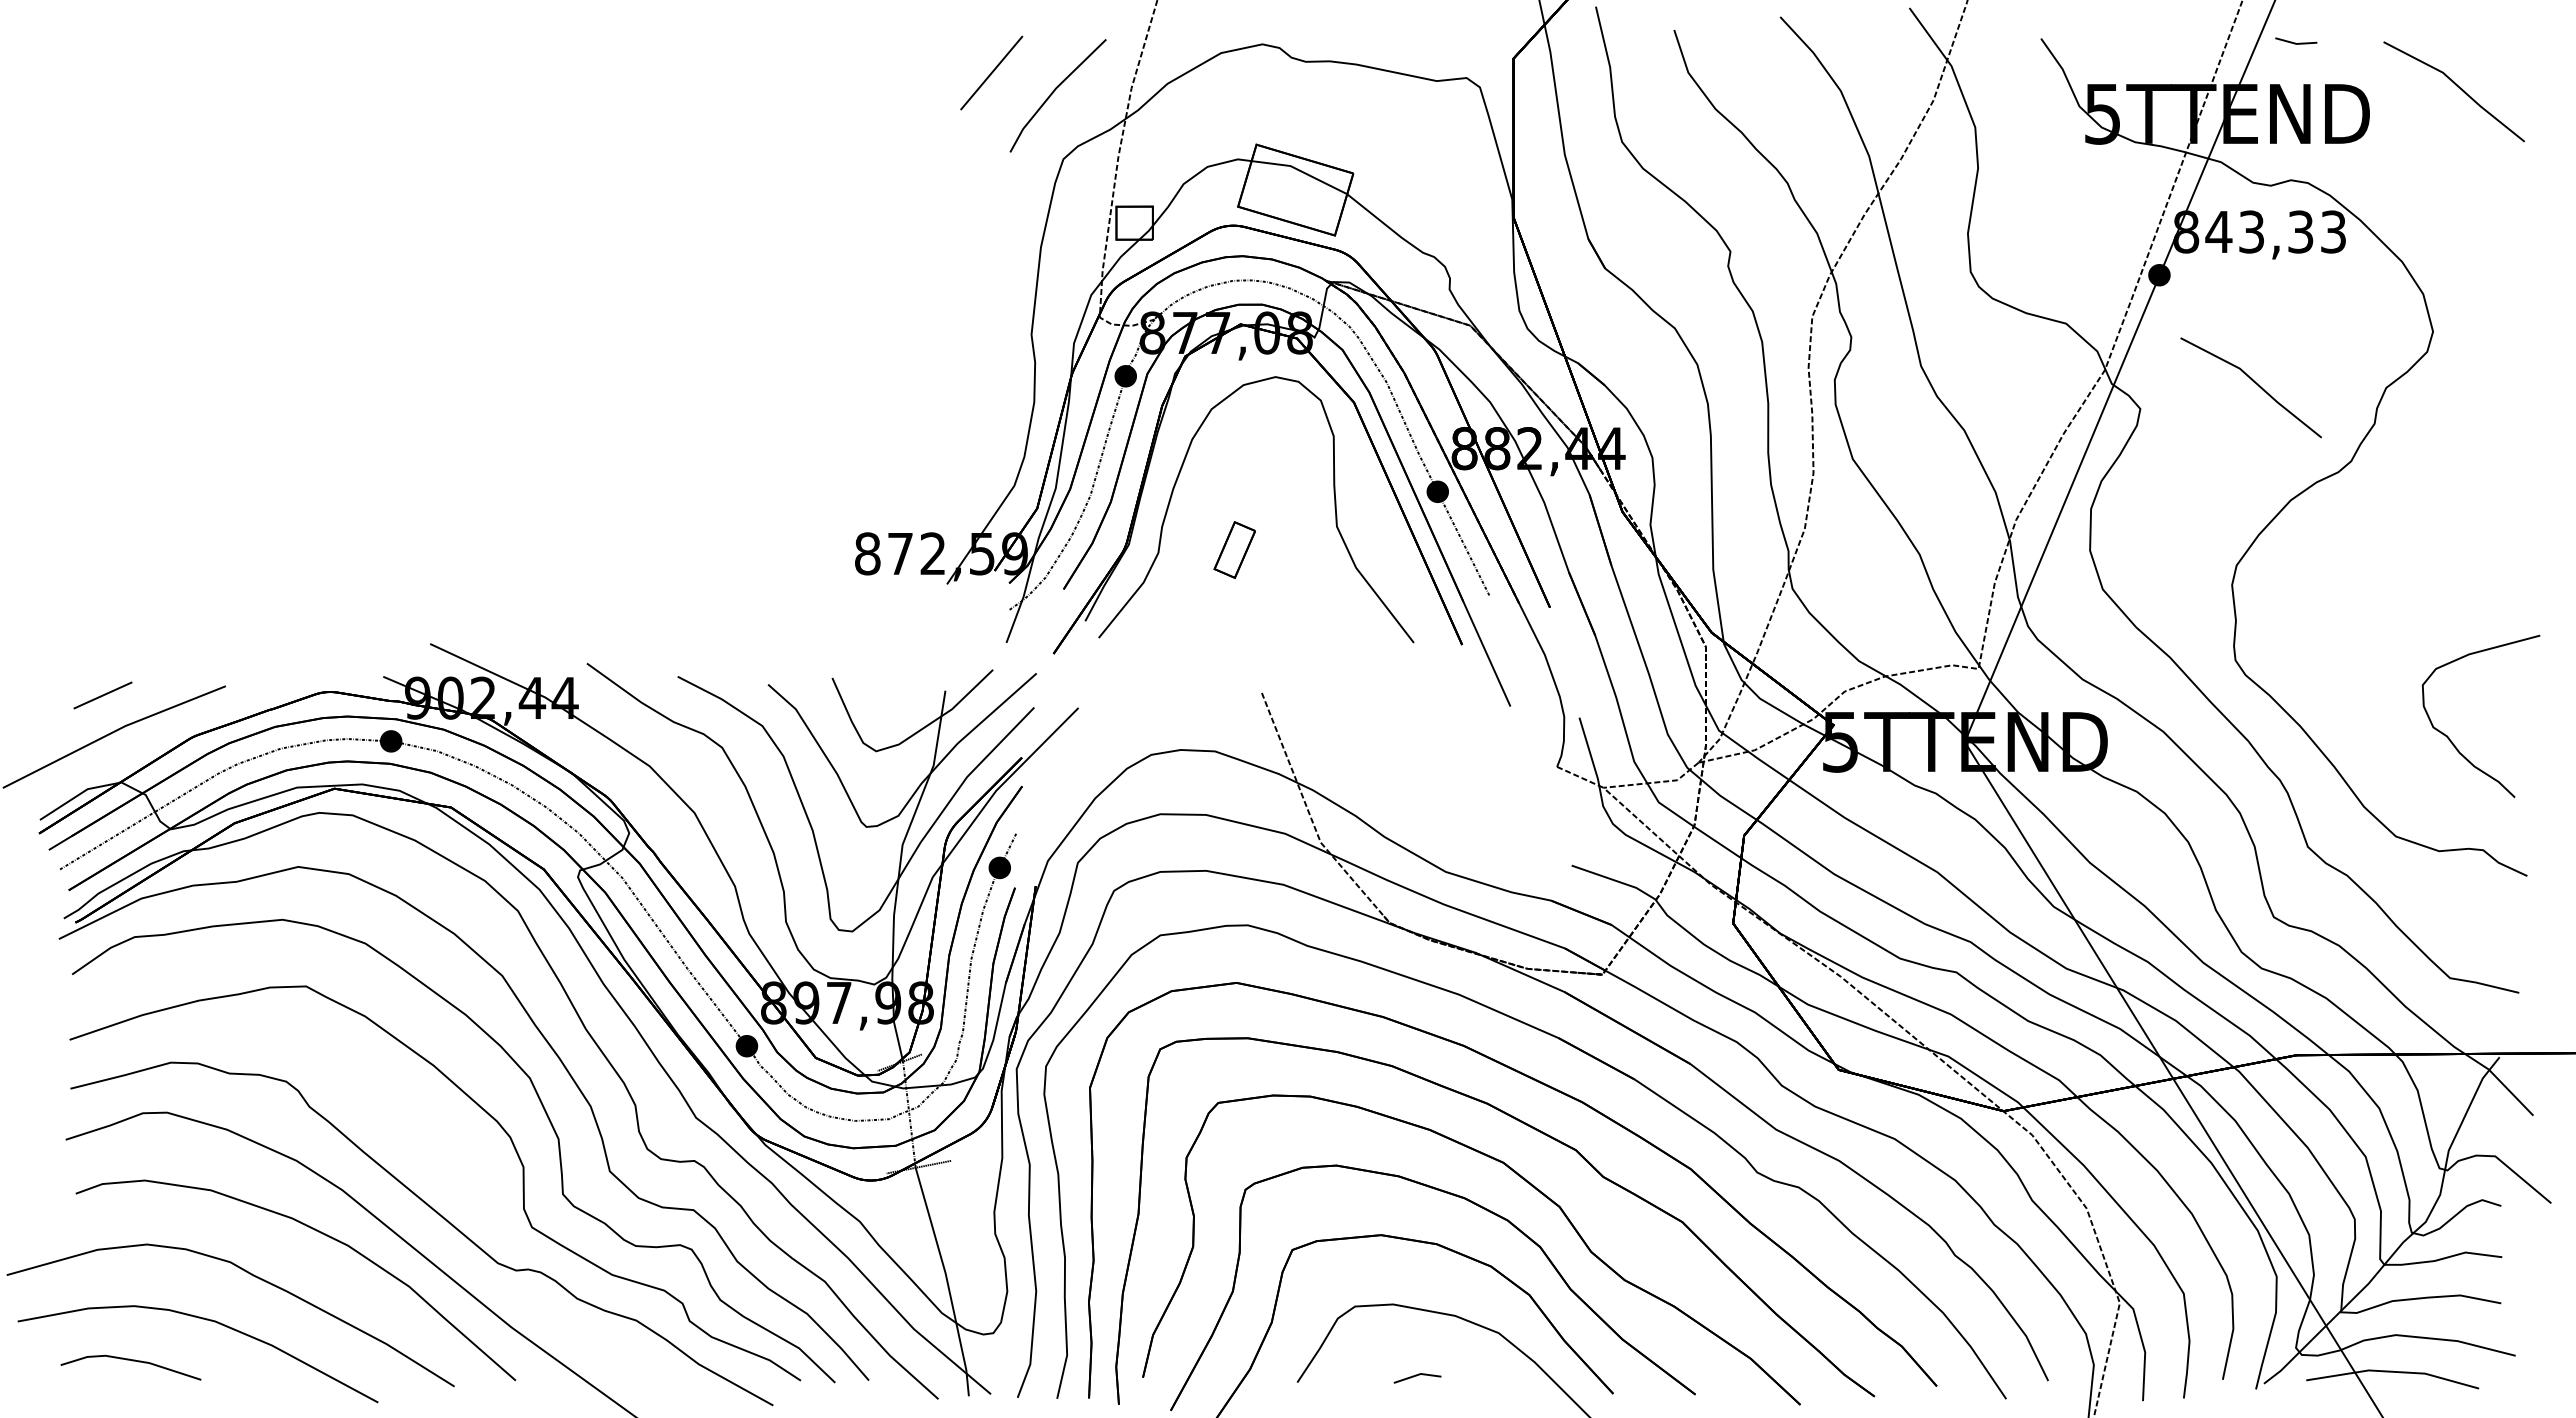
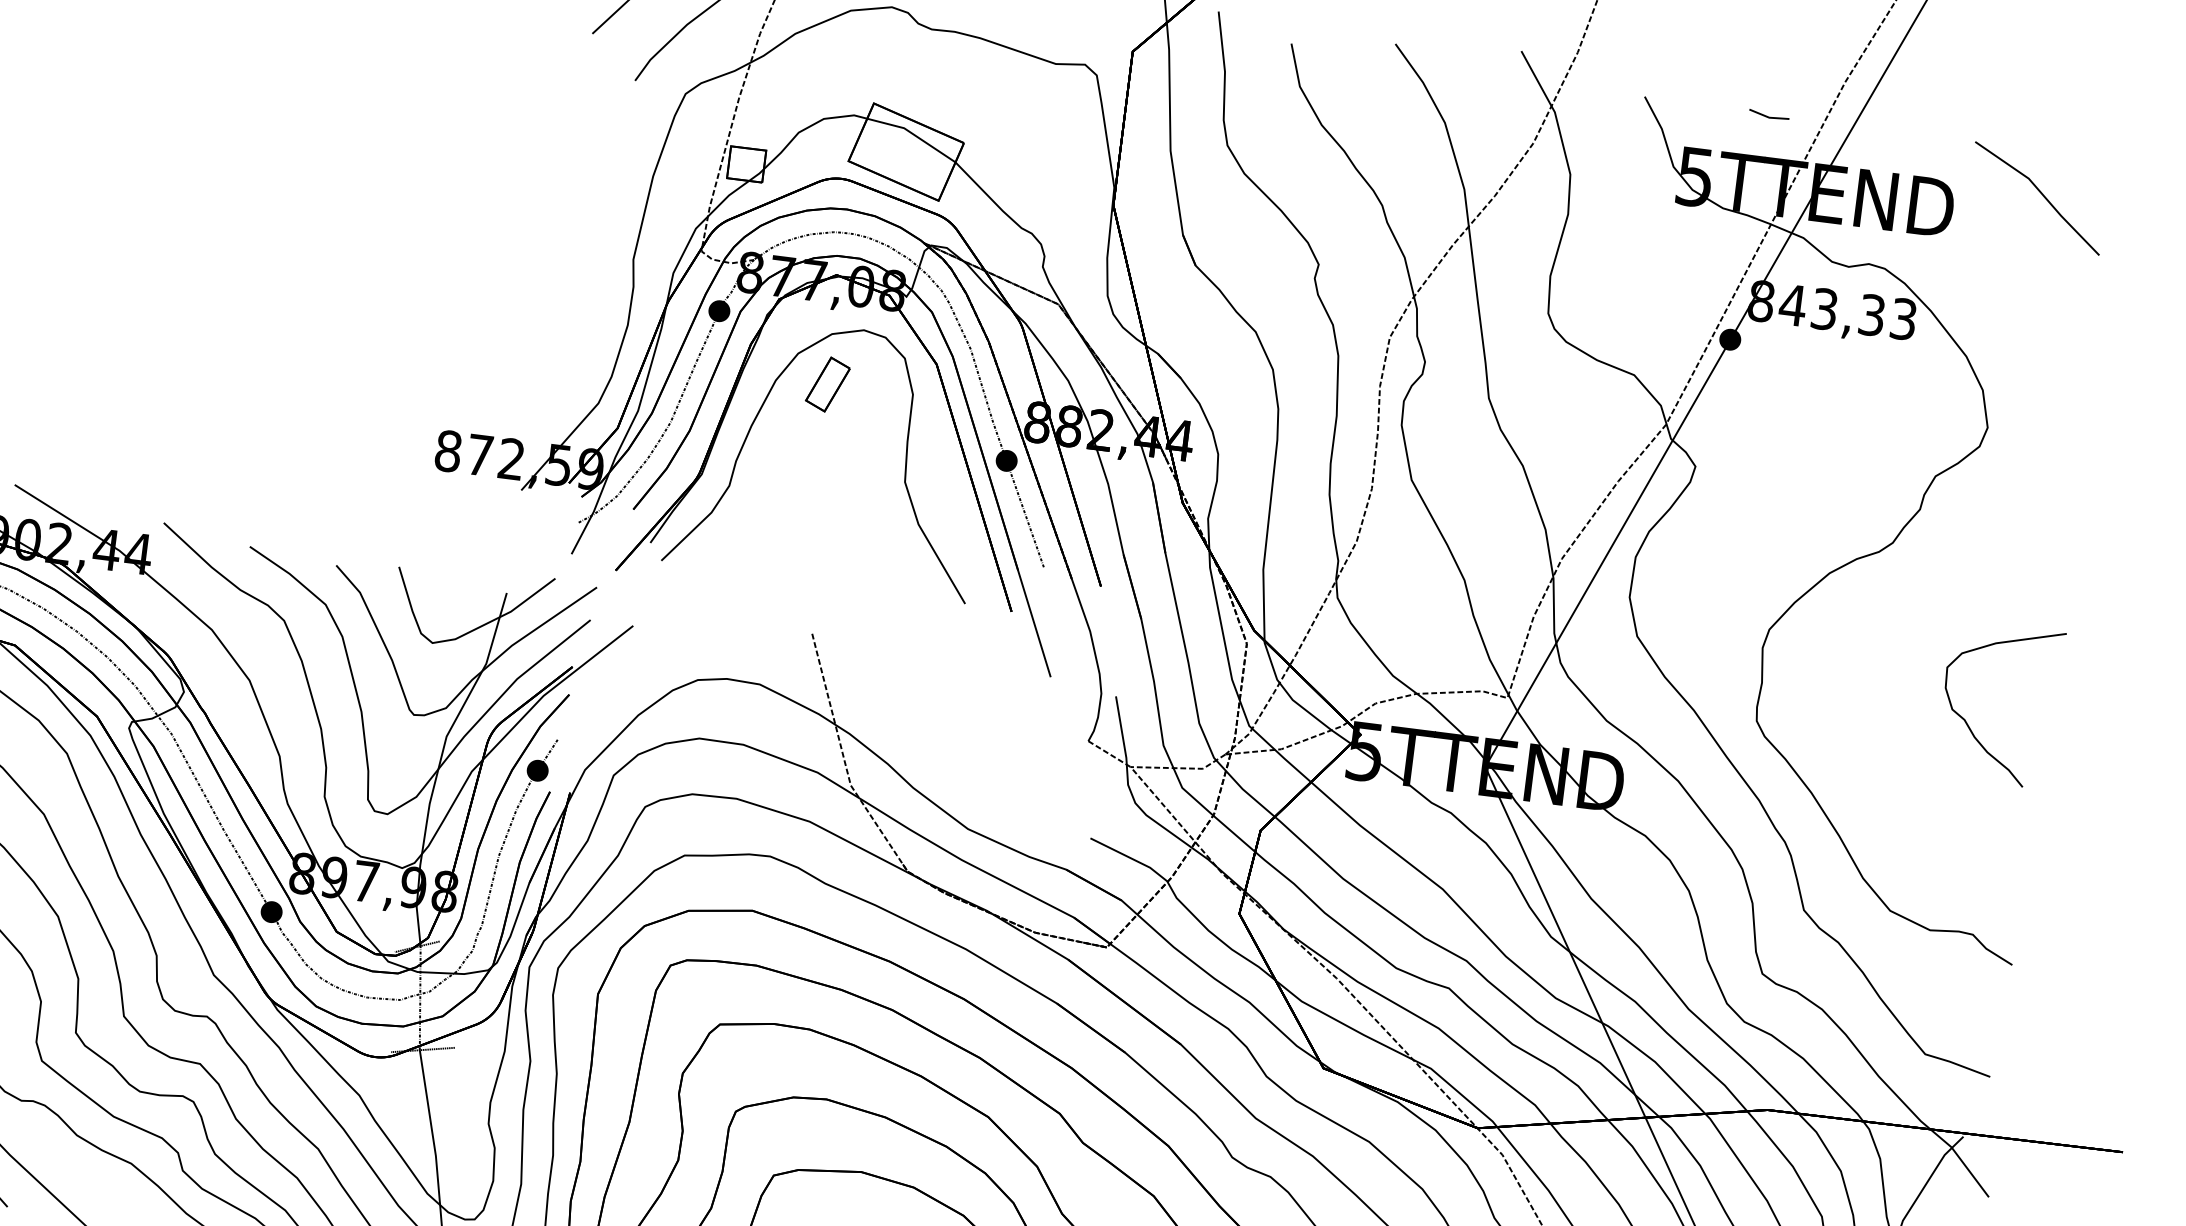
line: (2295, 42) -> (1768, 116), moved
line: (2253, 382) -> (1808, 454), removed
part: (1234, 549) -> (827, 384), moved
curve: (2449, 737) -> (1966, 721), moved

